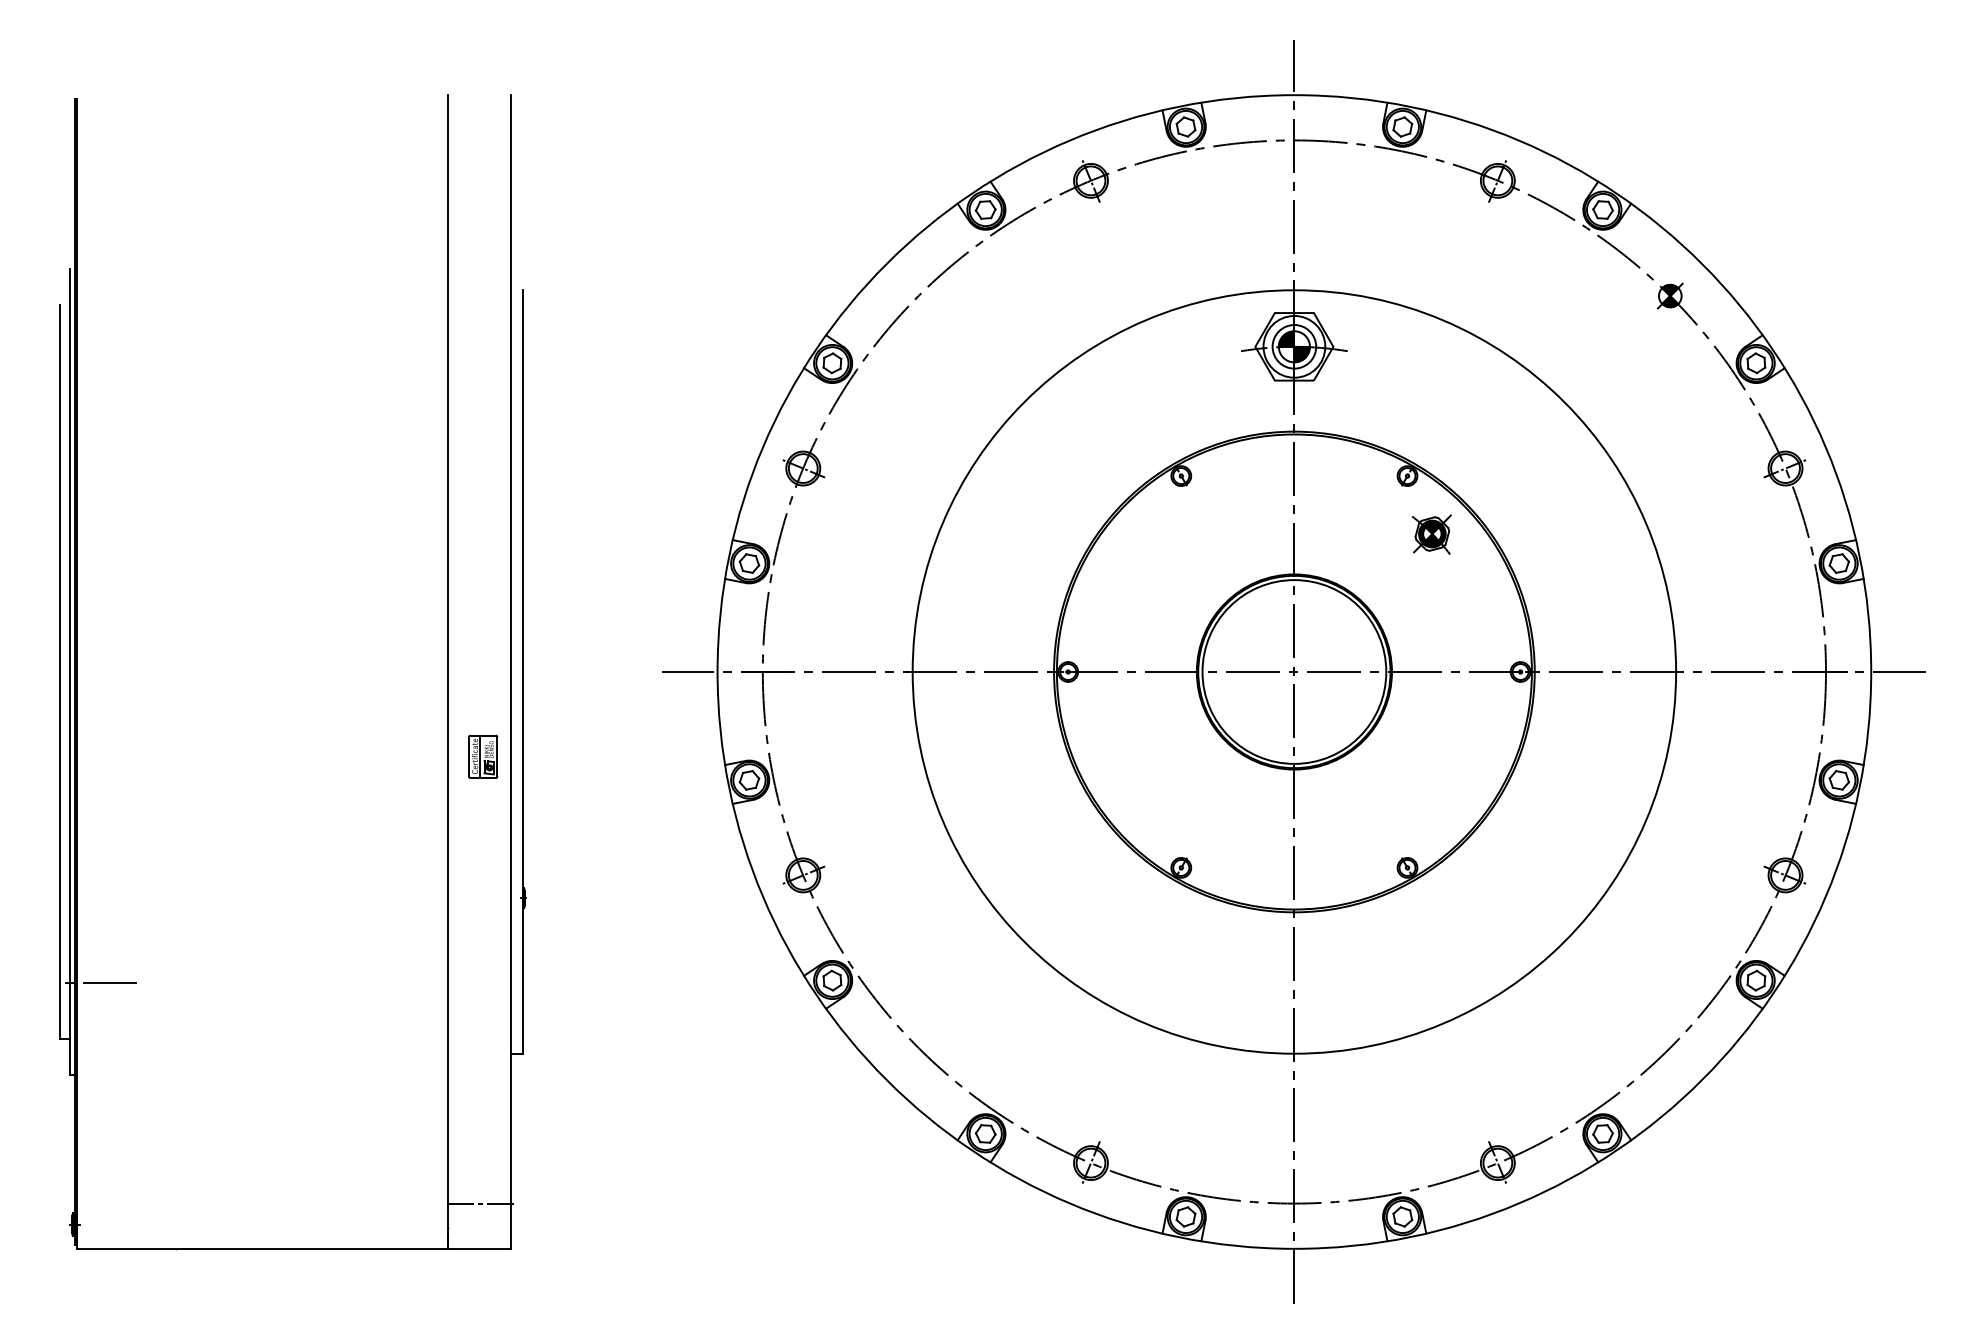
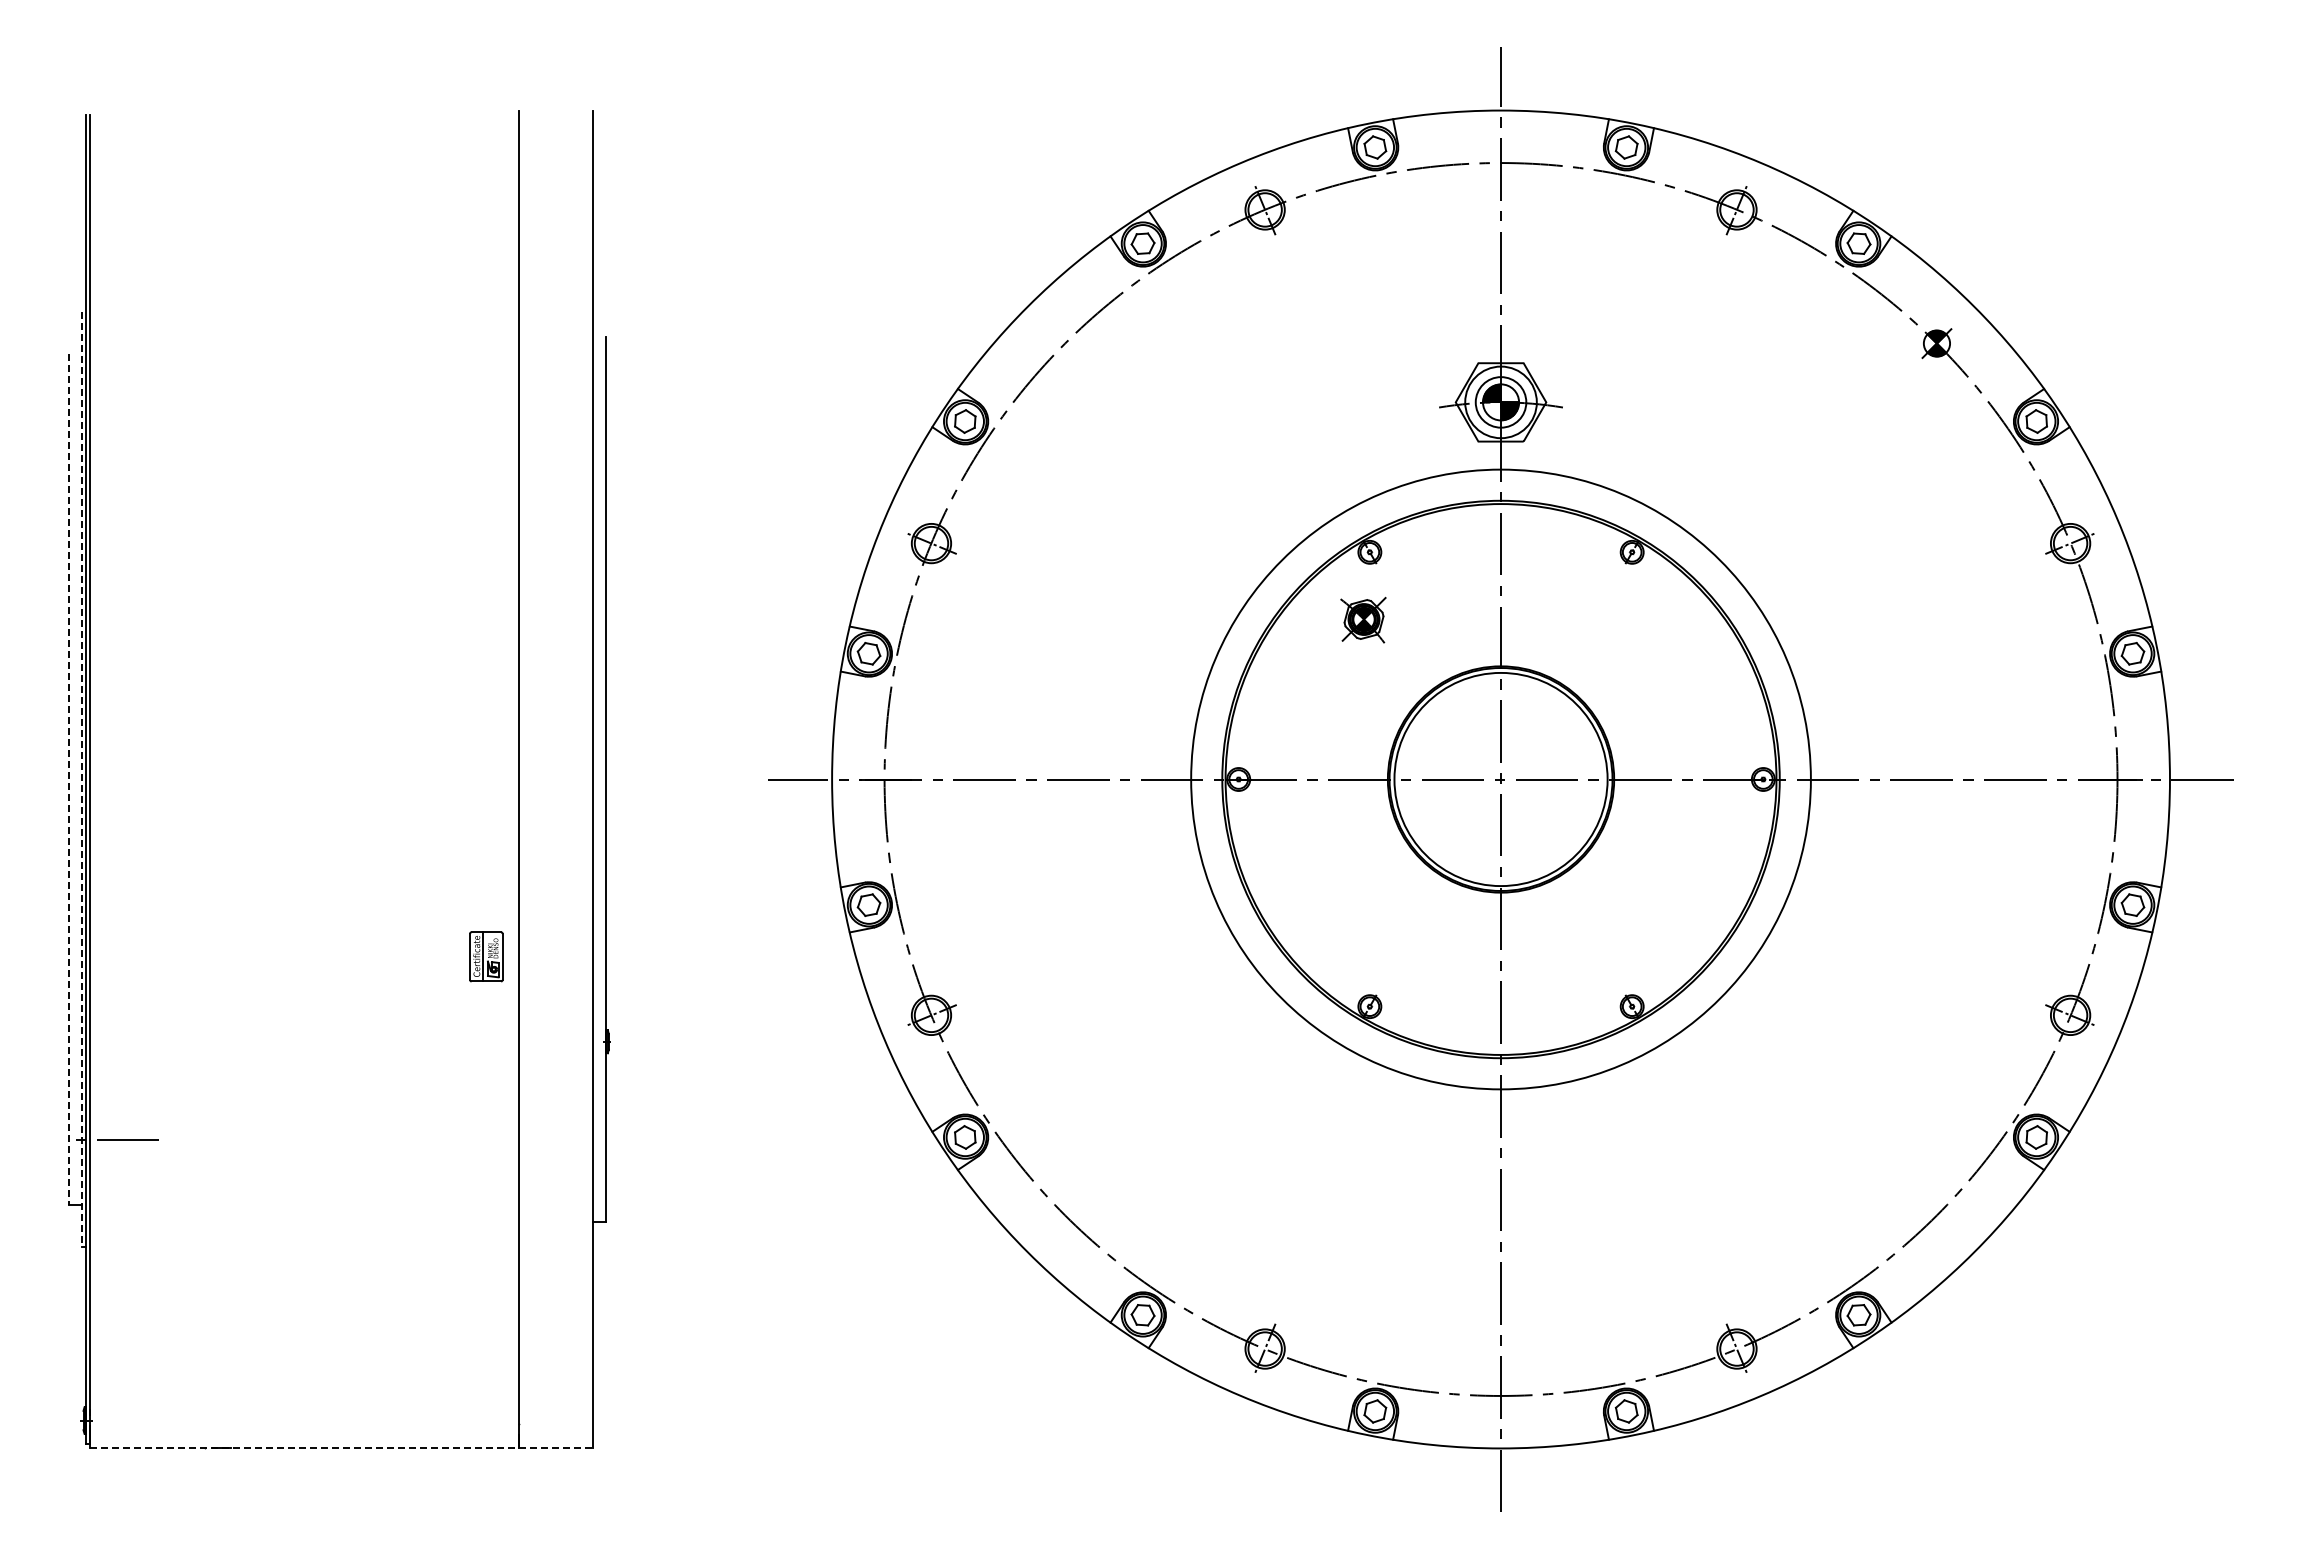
part: (1431, 534) -> (1363, 619), moved
line: (59, 672) -> (69, 779), solid -> dashed
line: (70, 672) -> (81, 780), solid -> dashed
circle: (1293, 672) -> (1500, 779), size x0.7
part: (483, 756) -> (486, 956), moved
line: (479, 1203) -> (555, 1395), removed
line: (294, 1248) -> (341, 1448), solid -> dashed

